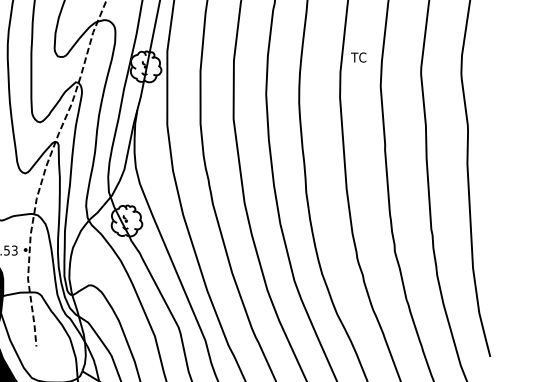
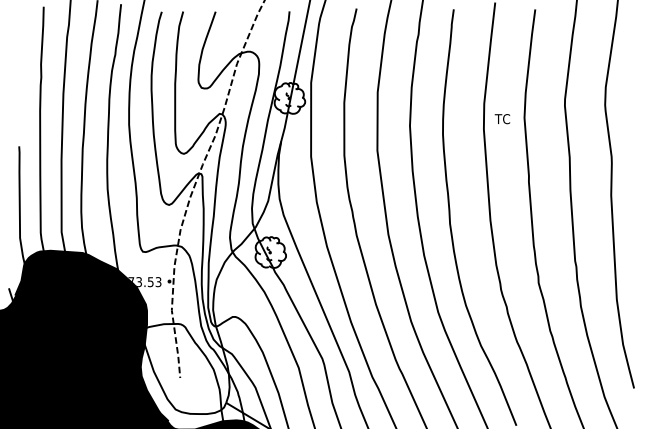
text: (358, 57) -> (502, 119), moved

